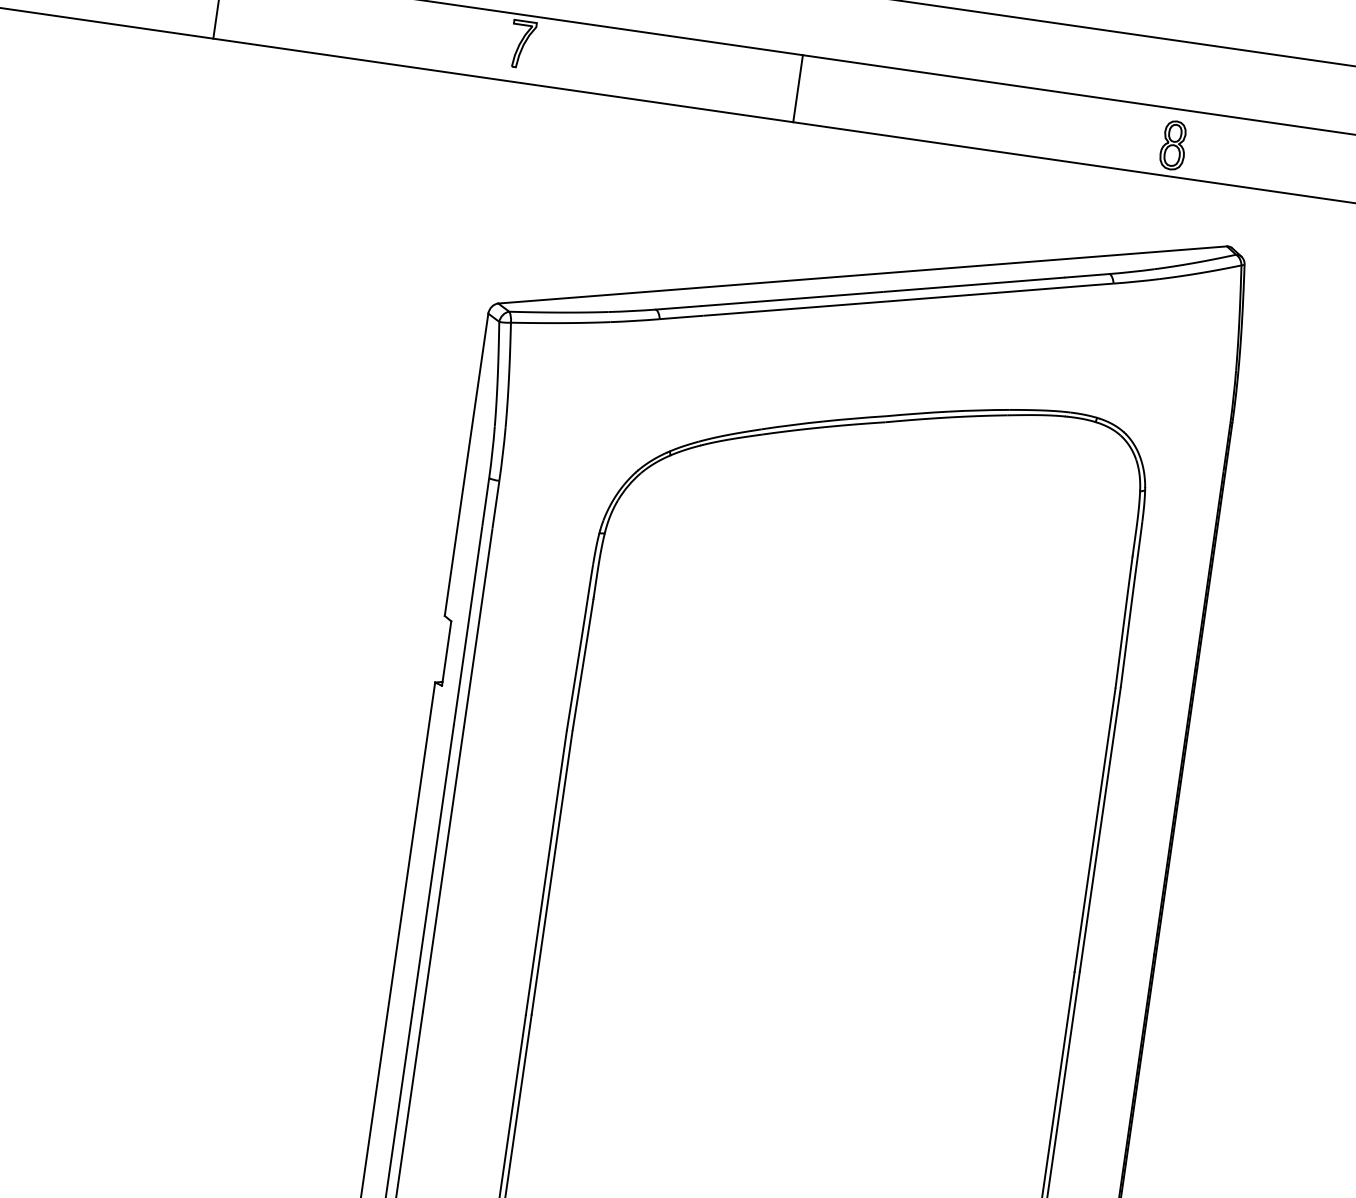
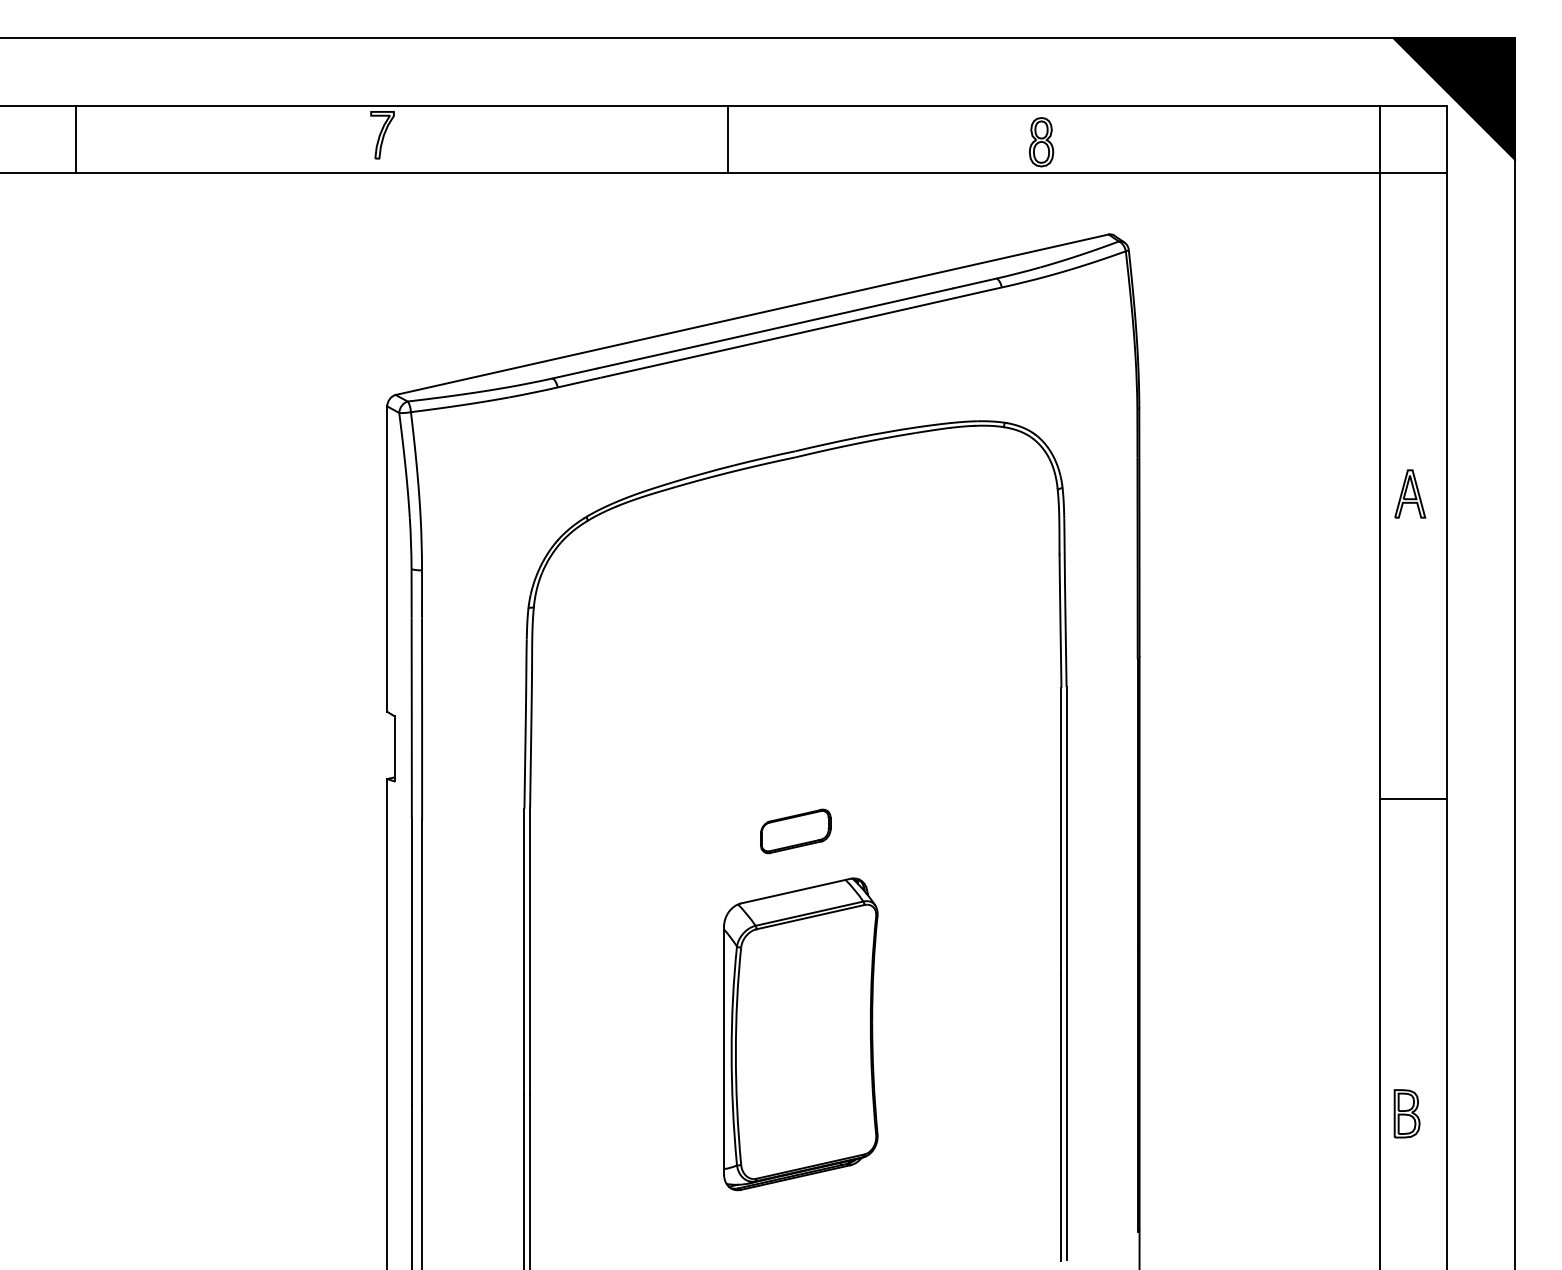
line: (797, 88) -> (727, 139), moved
part: (831, 792) -> (795, 831), added
part: (807, 994) -> (800, 1034), added

